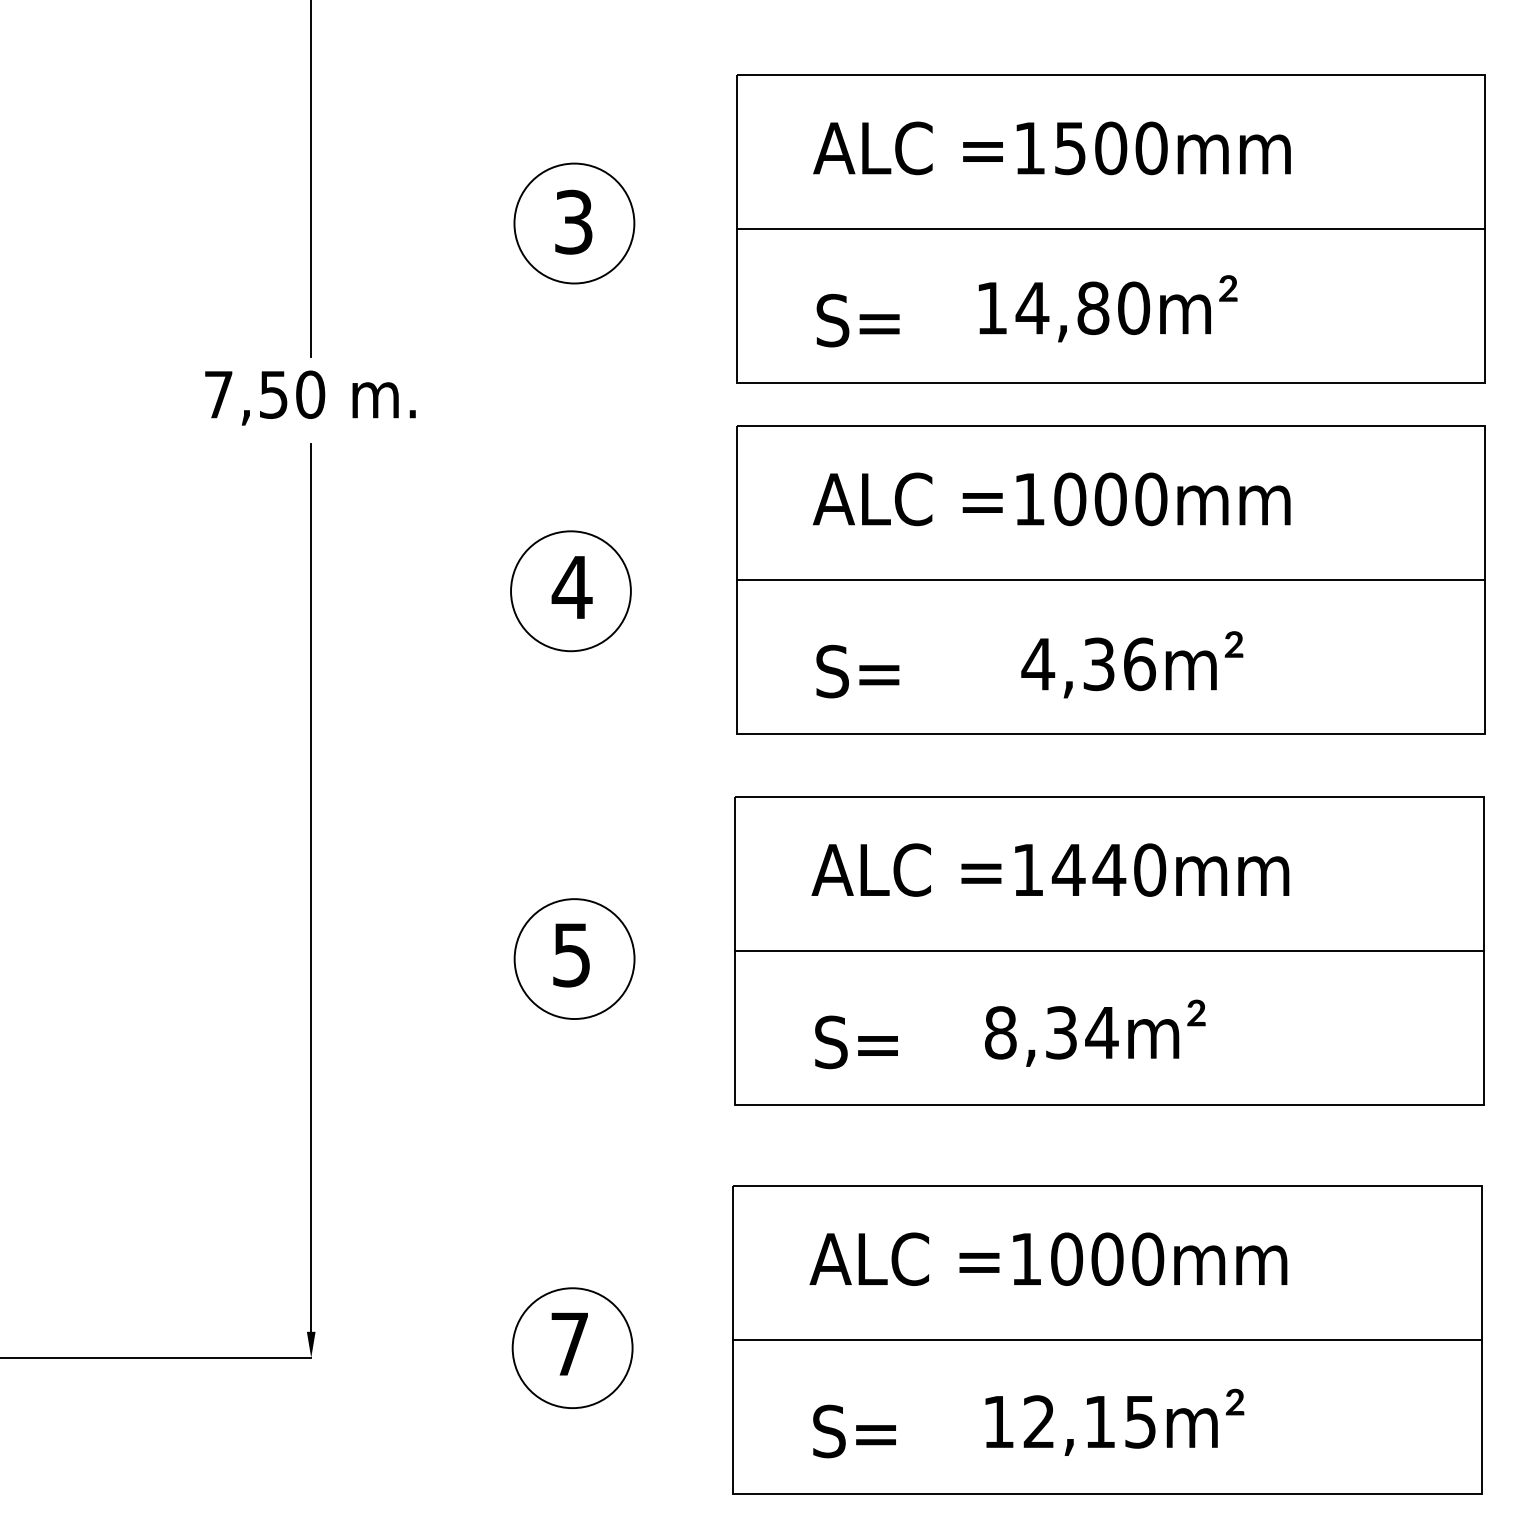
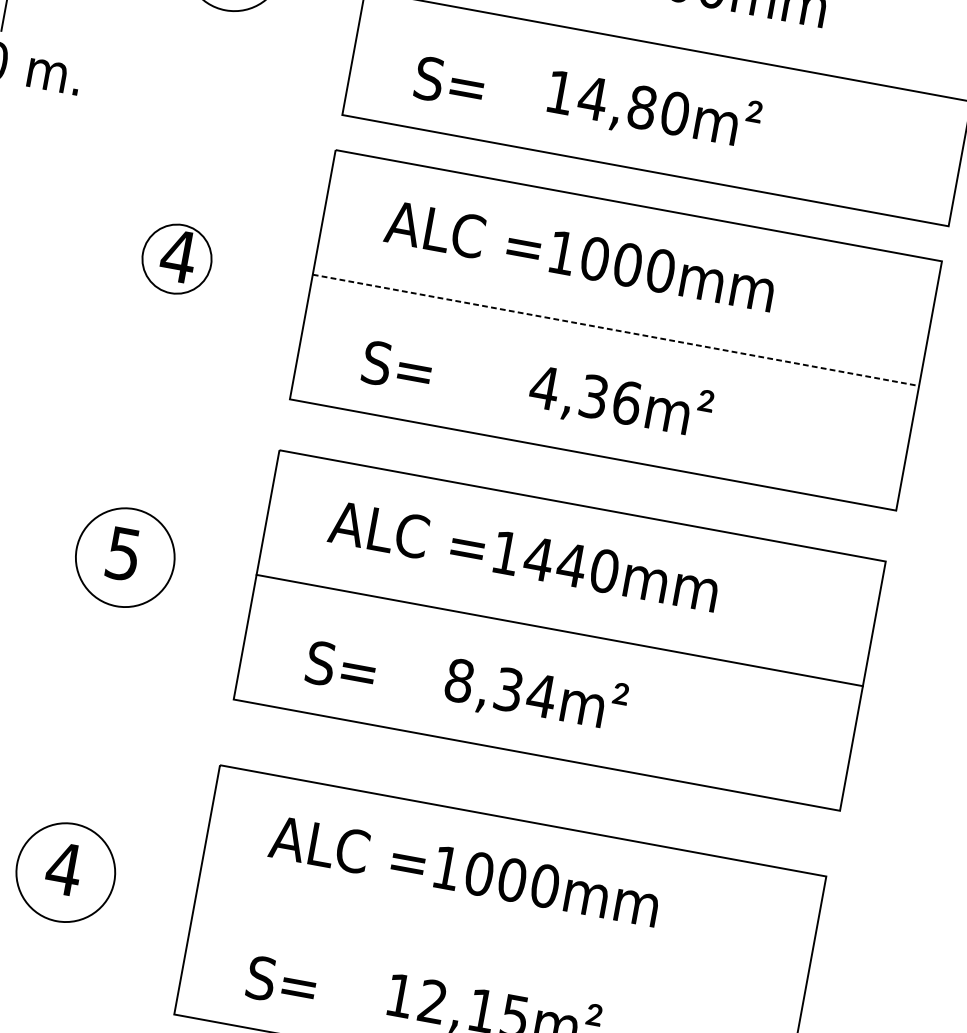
line: (1111, 580) -> (616, 330), solid -> dashed
circle: (570, 591) -> (176, 259), size x0.7
line: (1107, 1339) -> (500, 945), removed
text: (569, 1343) -> (63, 868), 7 -> 4

